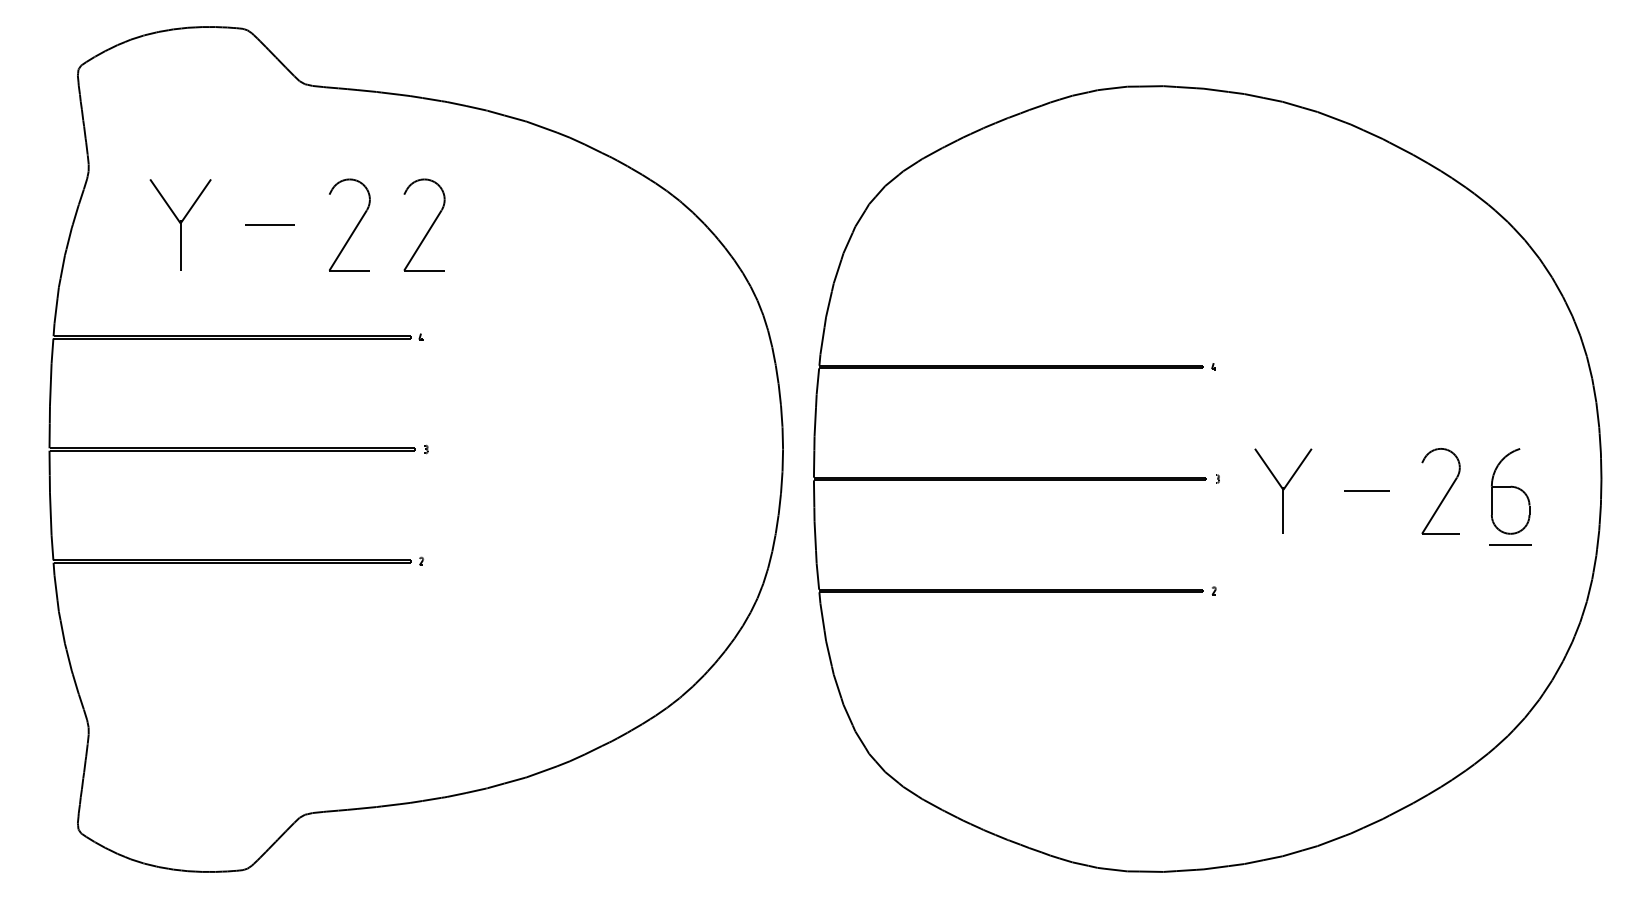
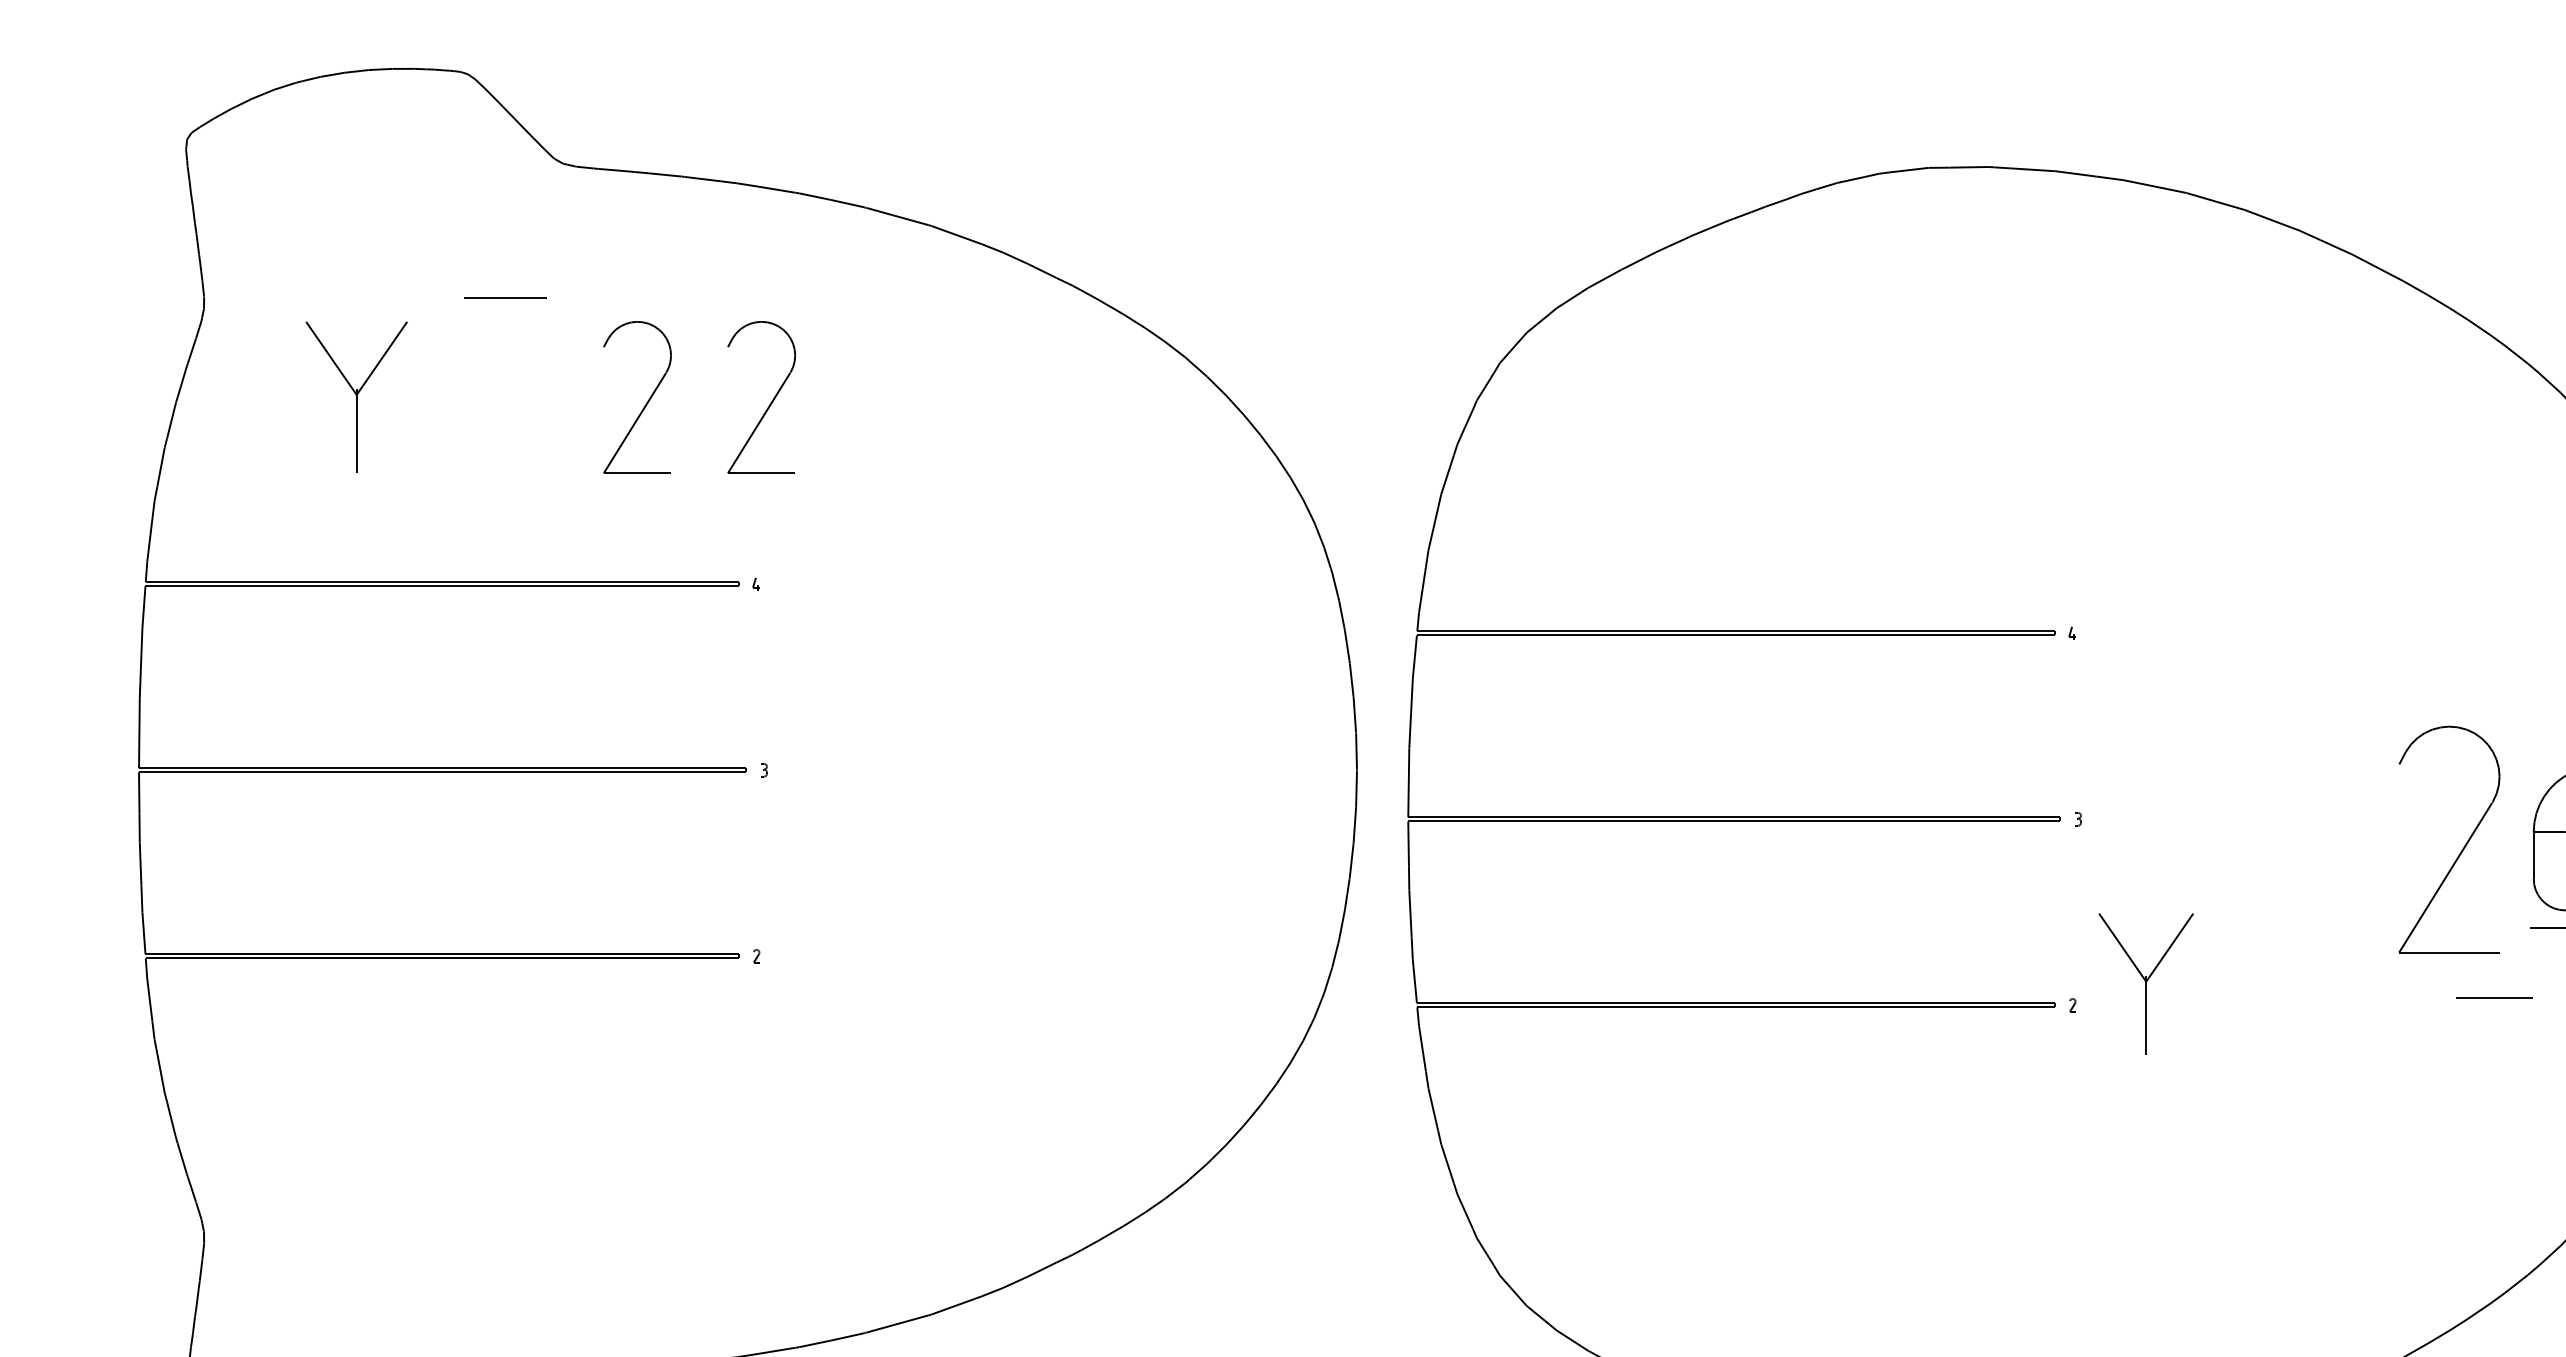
line: (269, 224) -> (504, 297), moved
part: (1283, 490) -> (2146, 982), moved
line: (1366, 490) -> (2493, 996), moved
part: (1440, 491) -> (2448, 840), size x1.6

